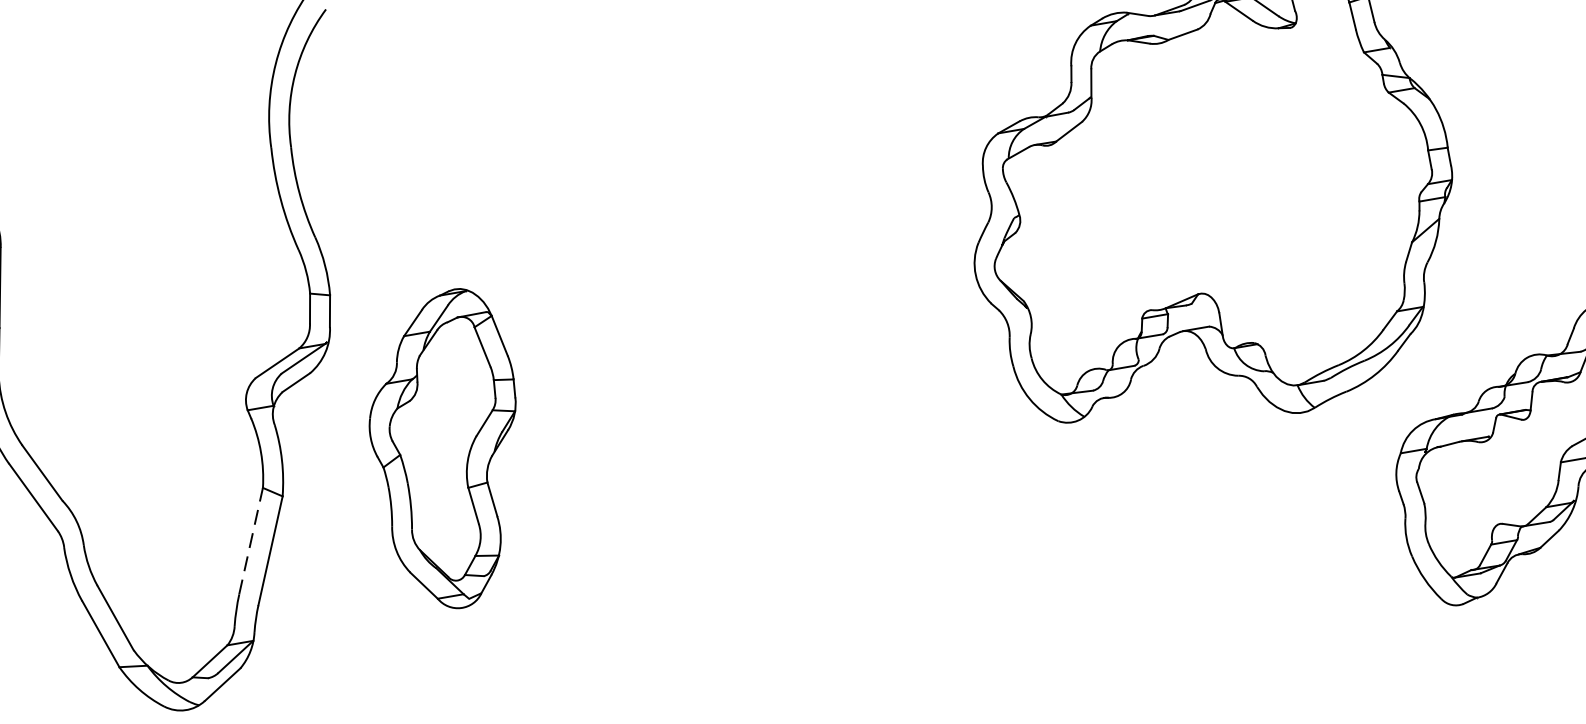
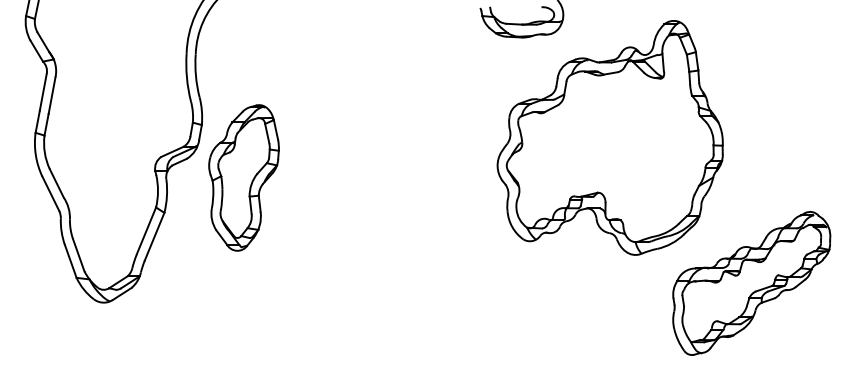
part: (448, 449) -> (243, 177), moved
line: (250, 540) -> (146, 230), dashed -> solid

